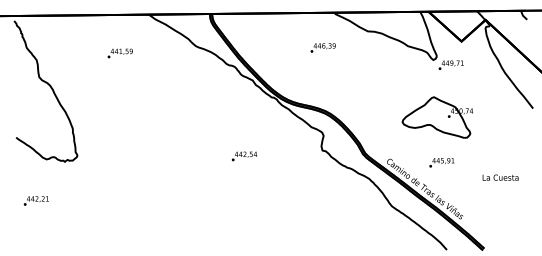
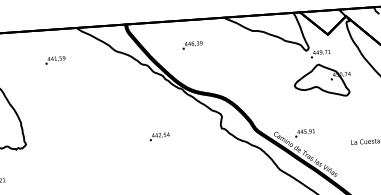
text: (322, 47) -> (191, 45), moved
part: (436, 117) -> (321, 80), moved
text: (441, 162) -> (304, 133), moved

